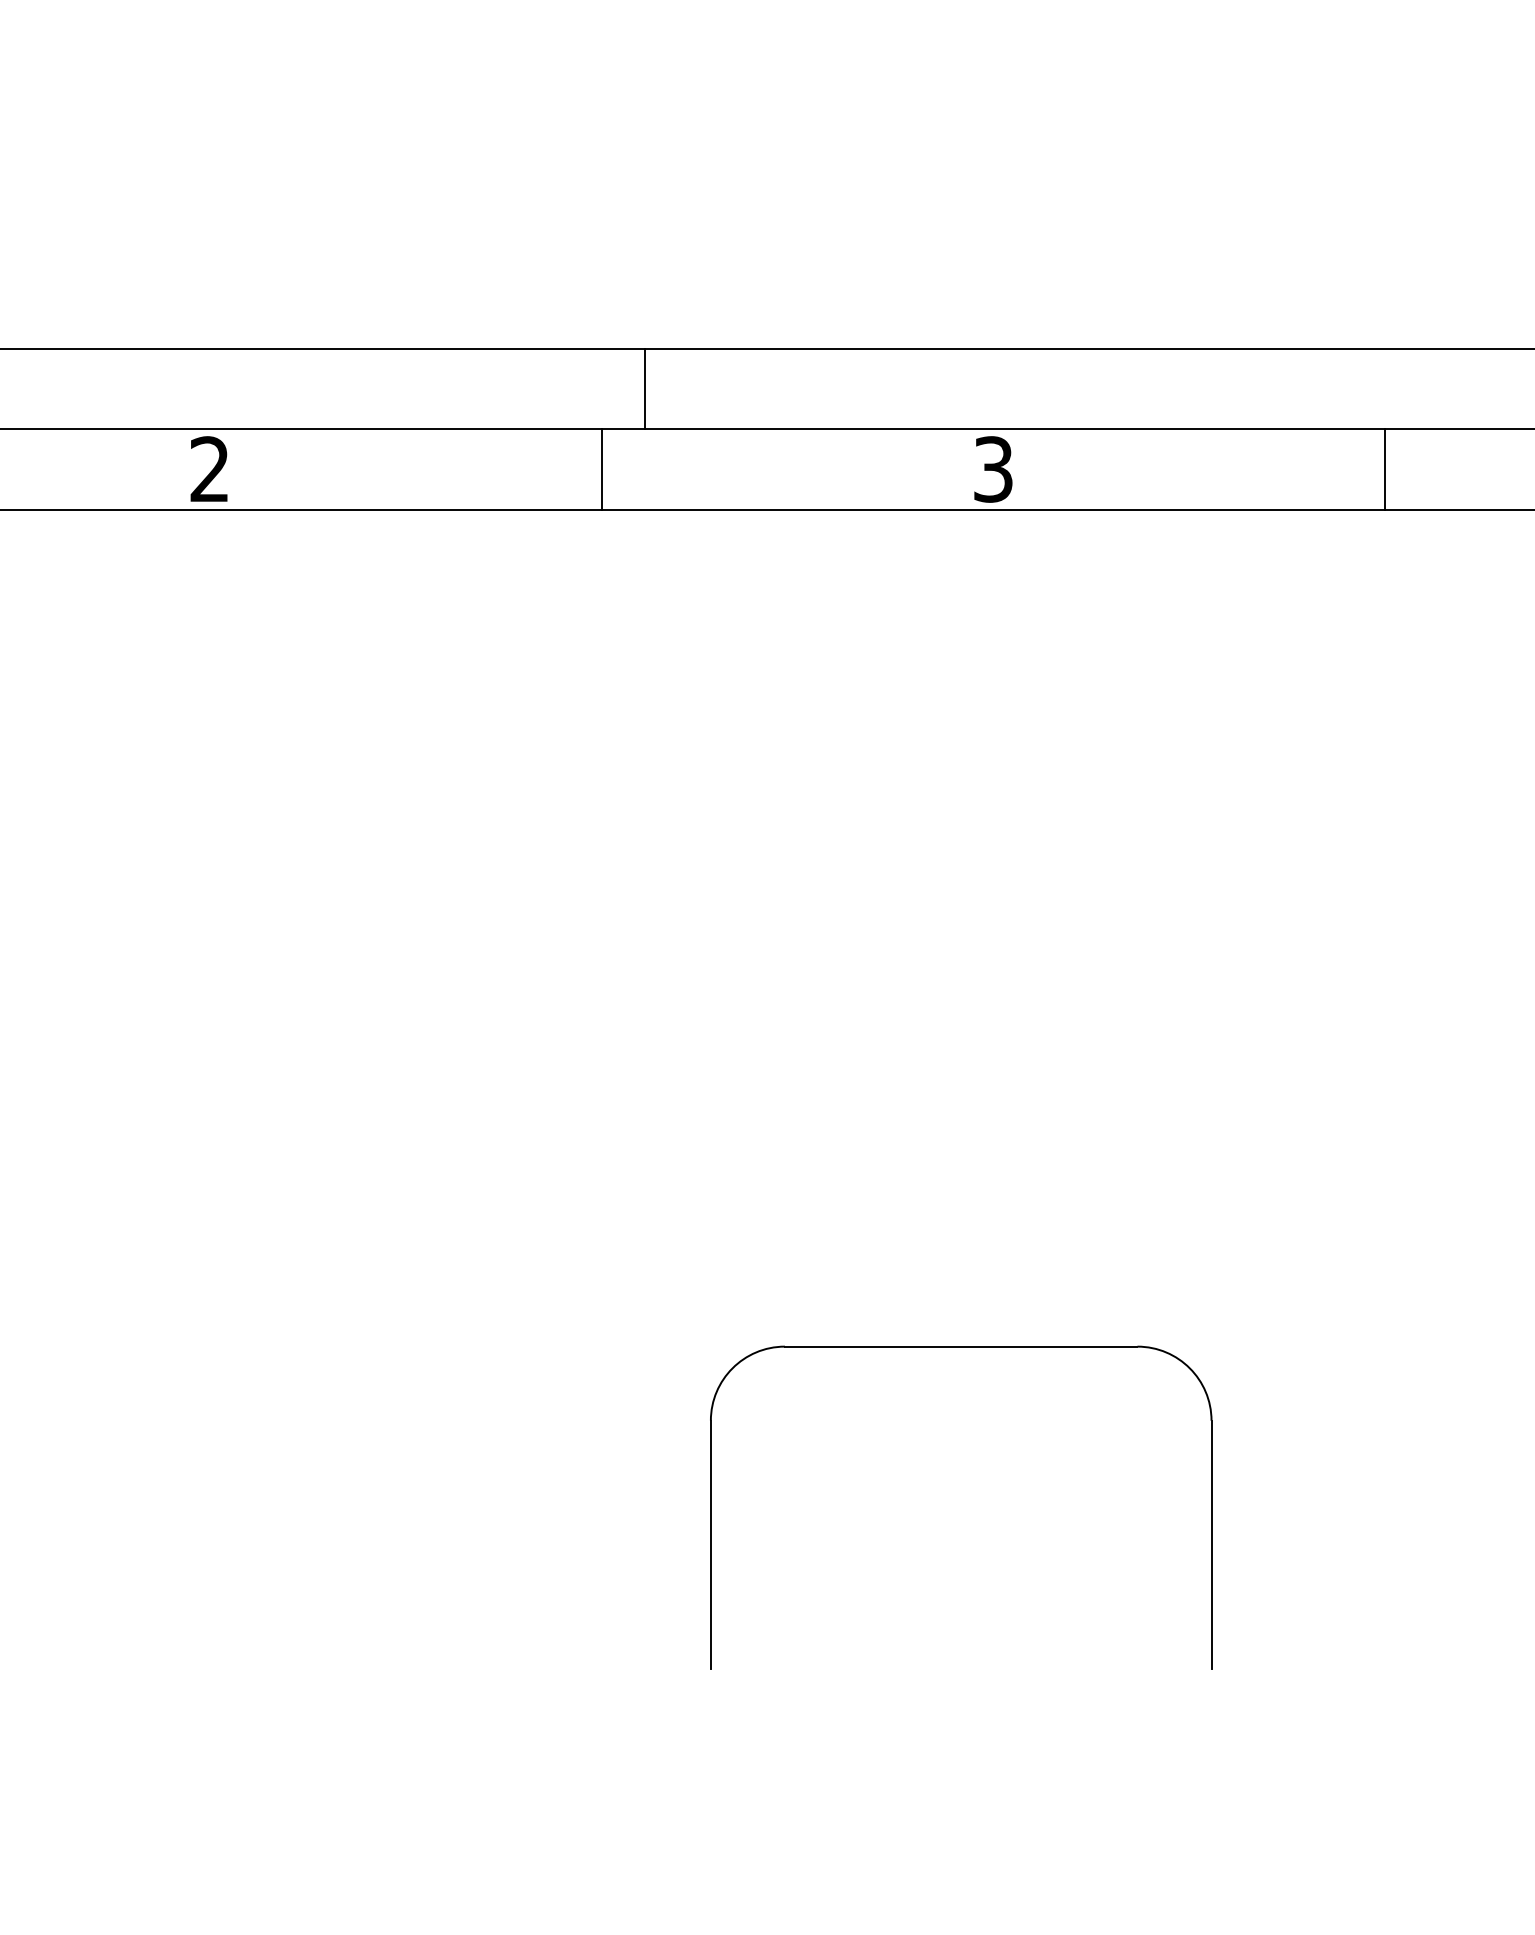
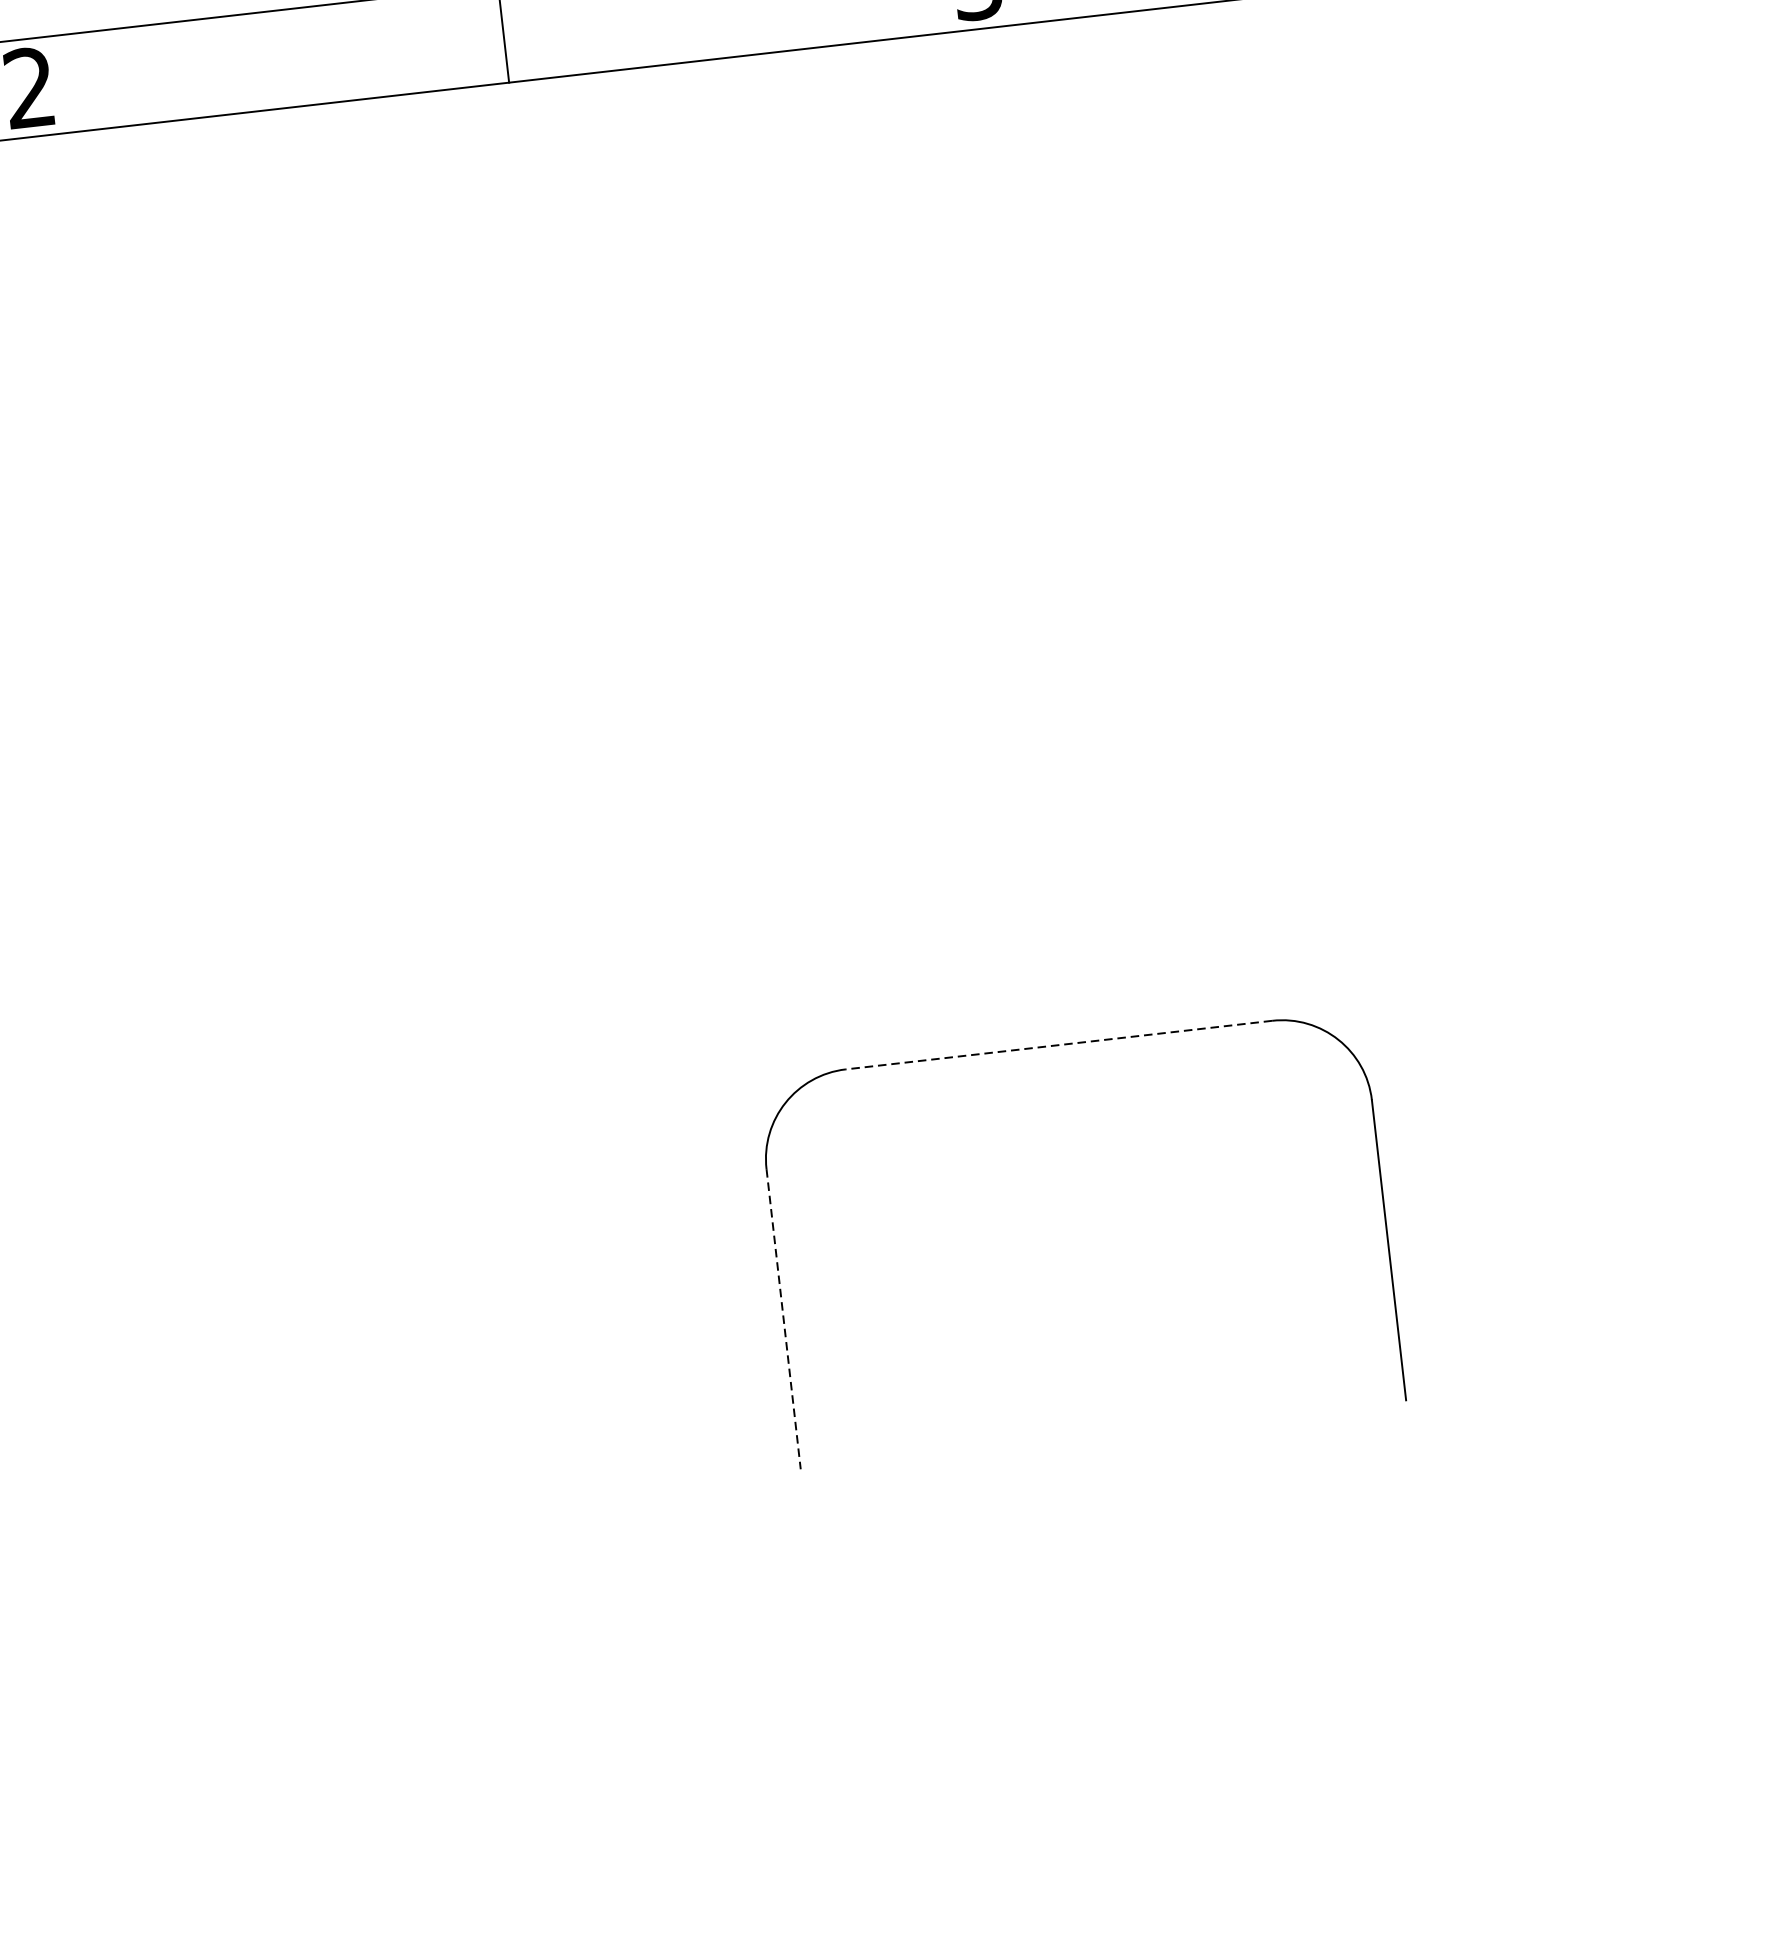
line: (960, 1346) -> (1058, 1045), solid -> dashed
line: (710, 1545) -> (783, 1320), solid -> dashed

